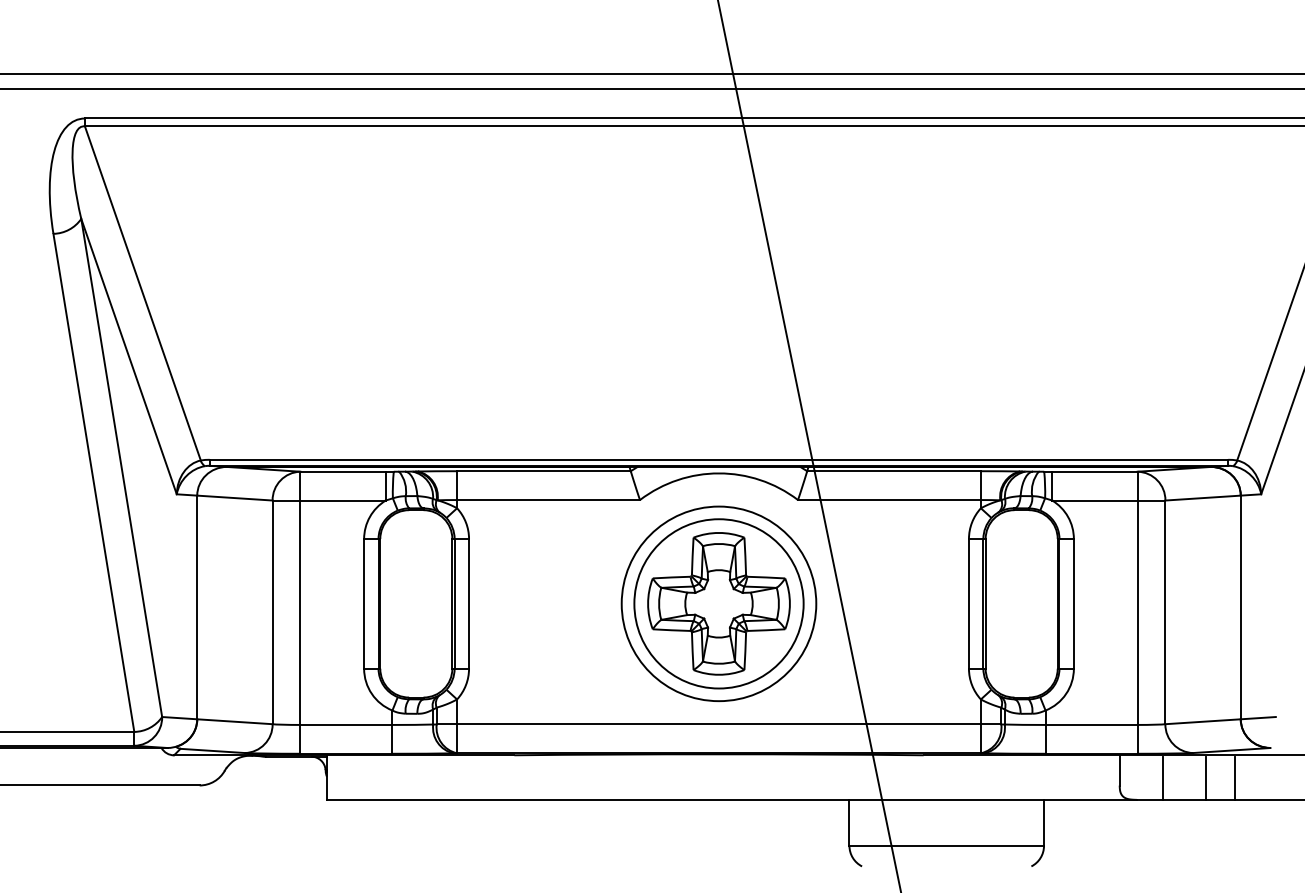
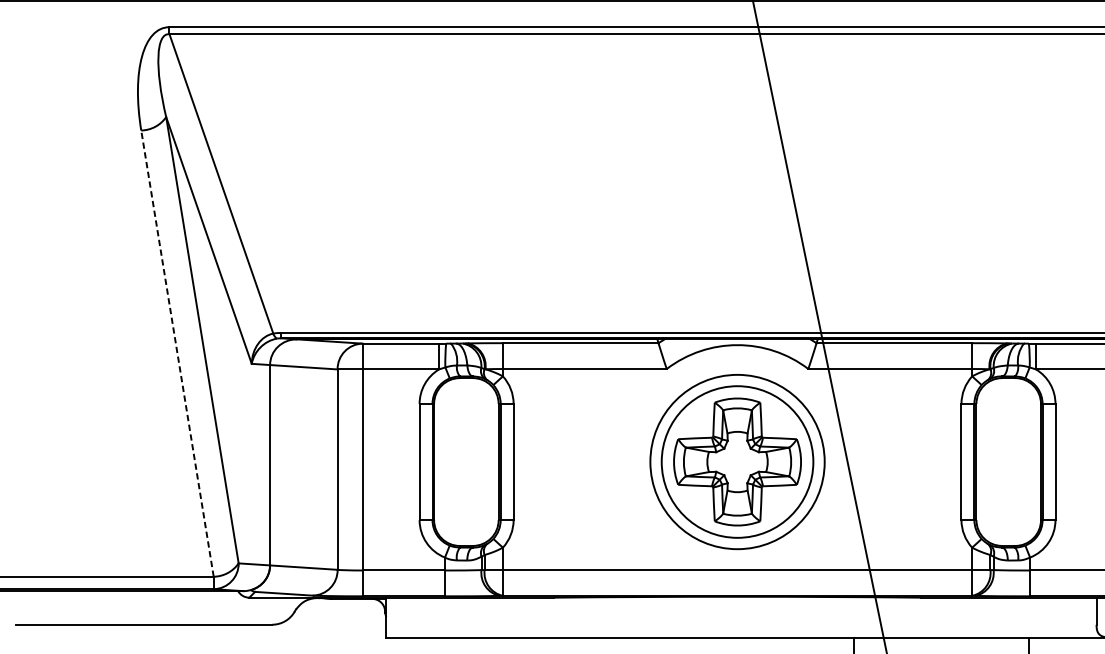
line: (93, 482) -> (177, 353), solid -> dashed

